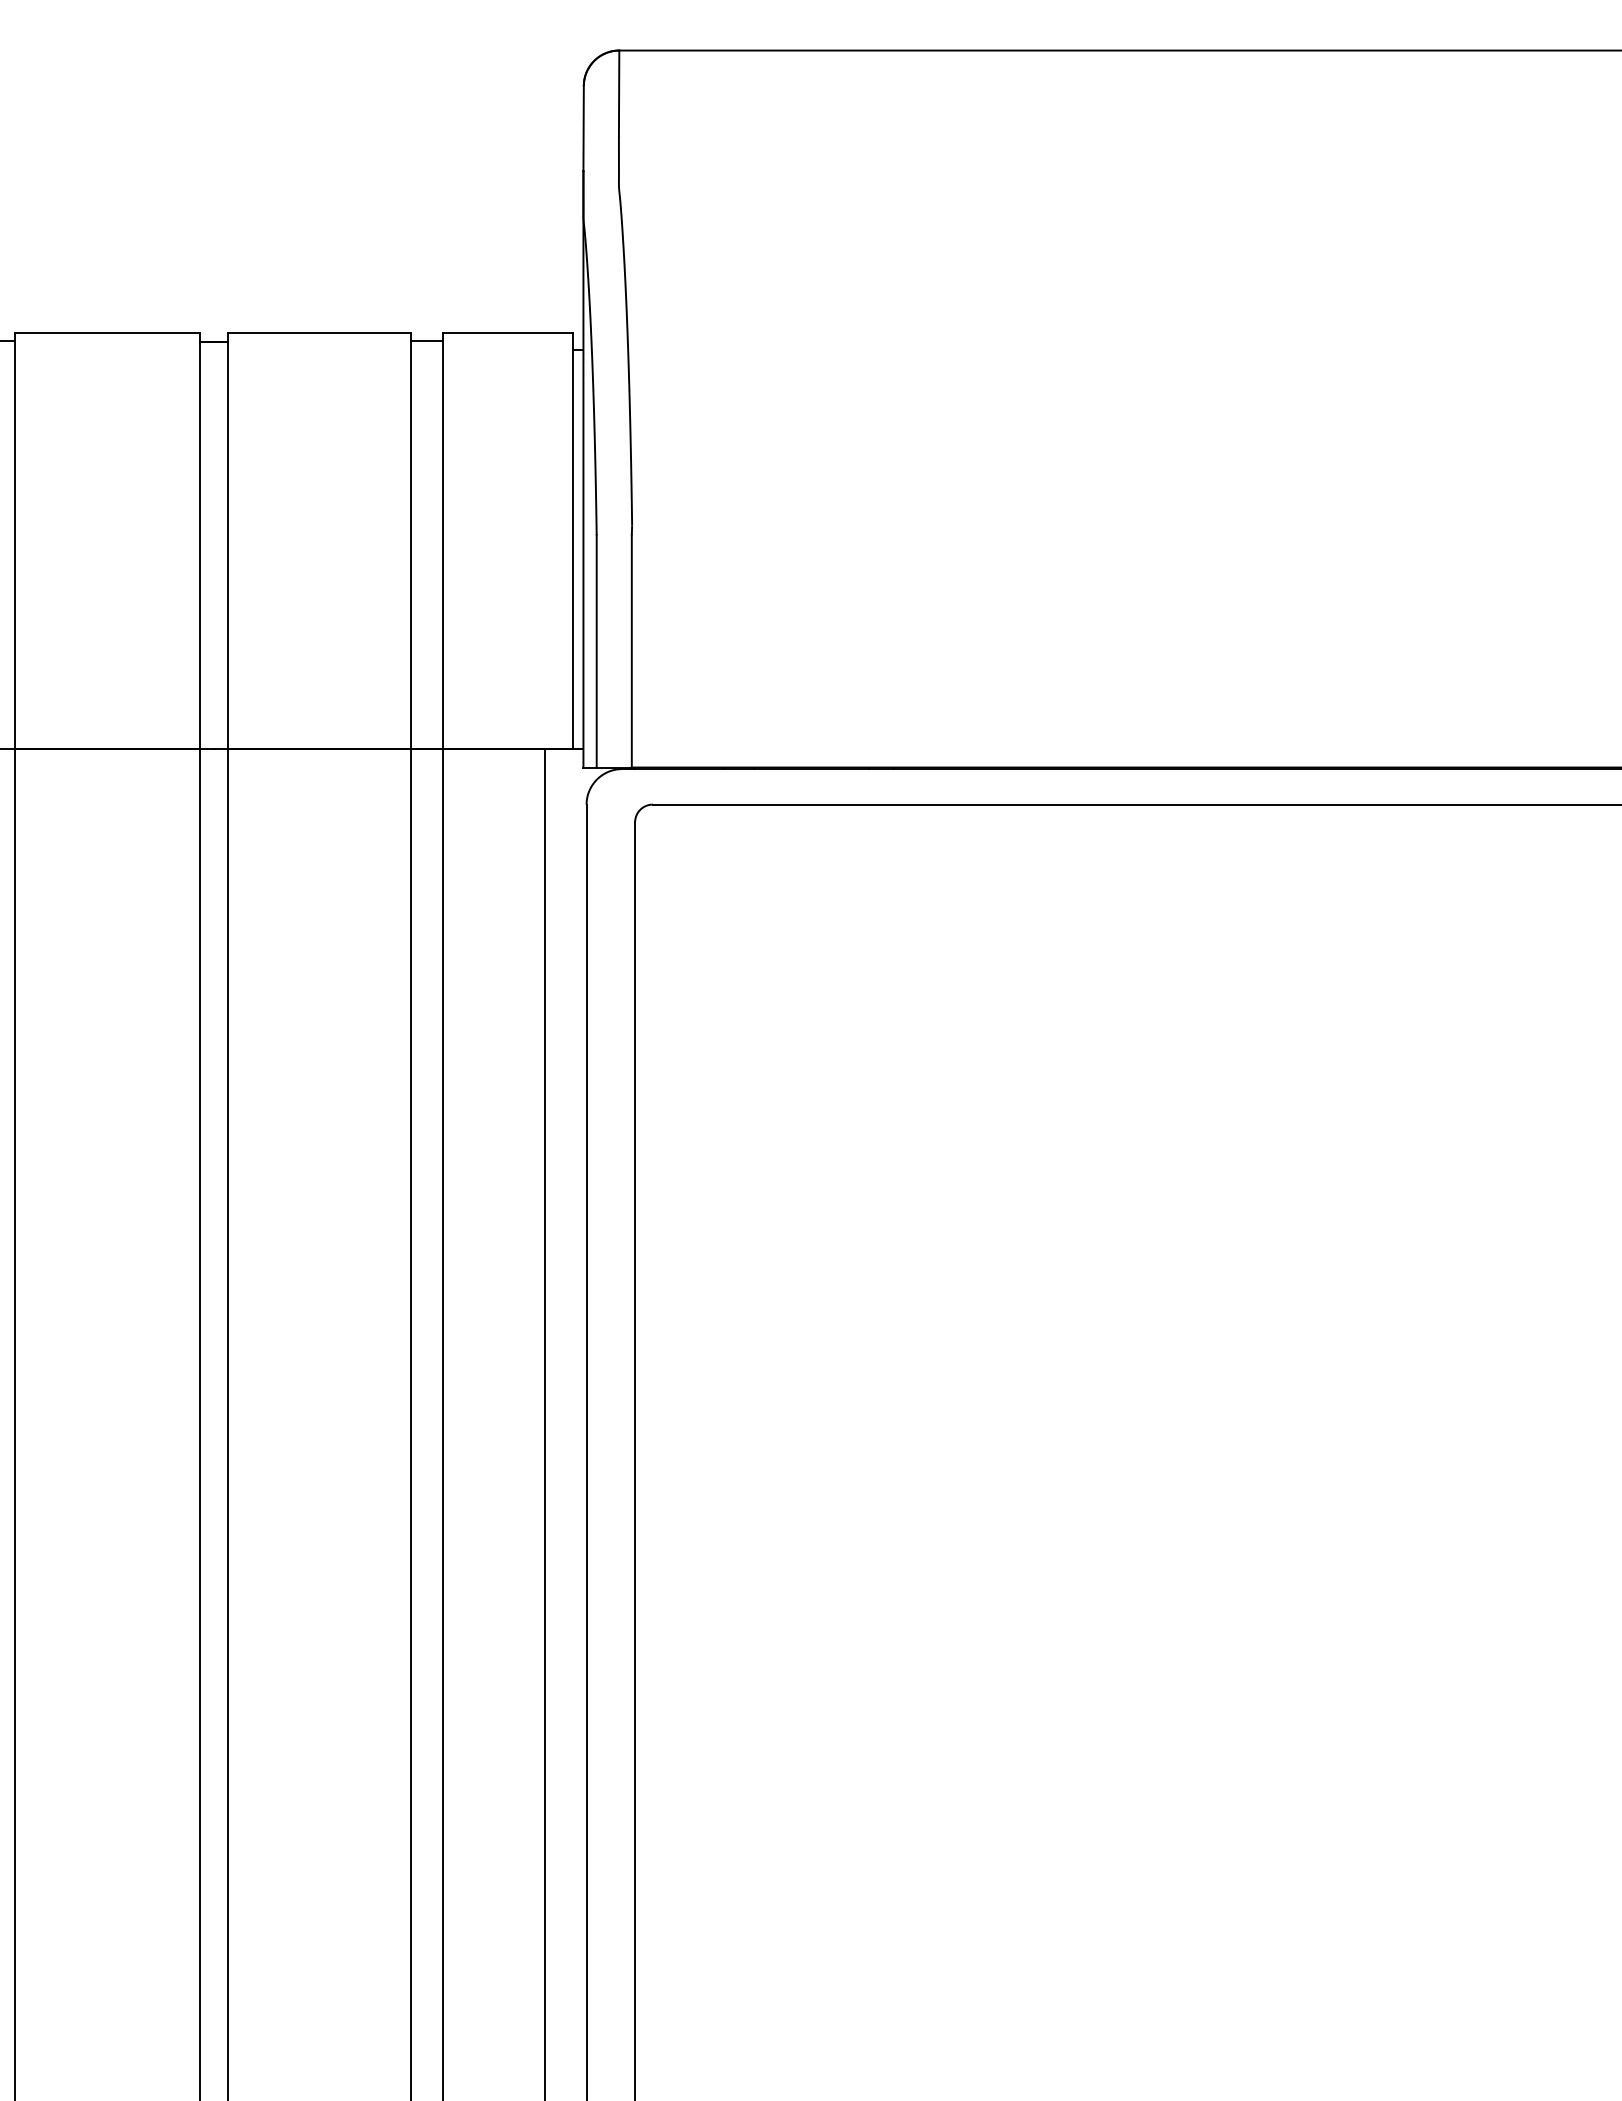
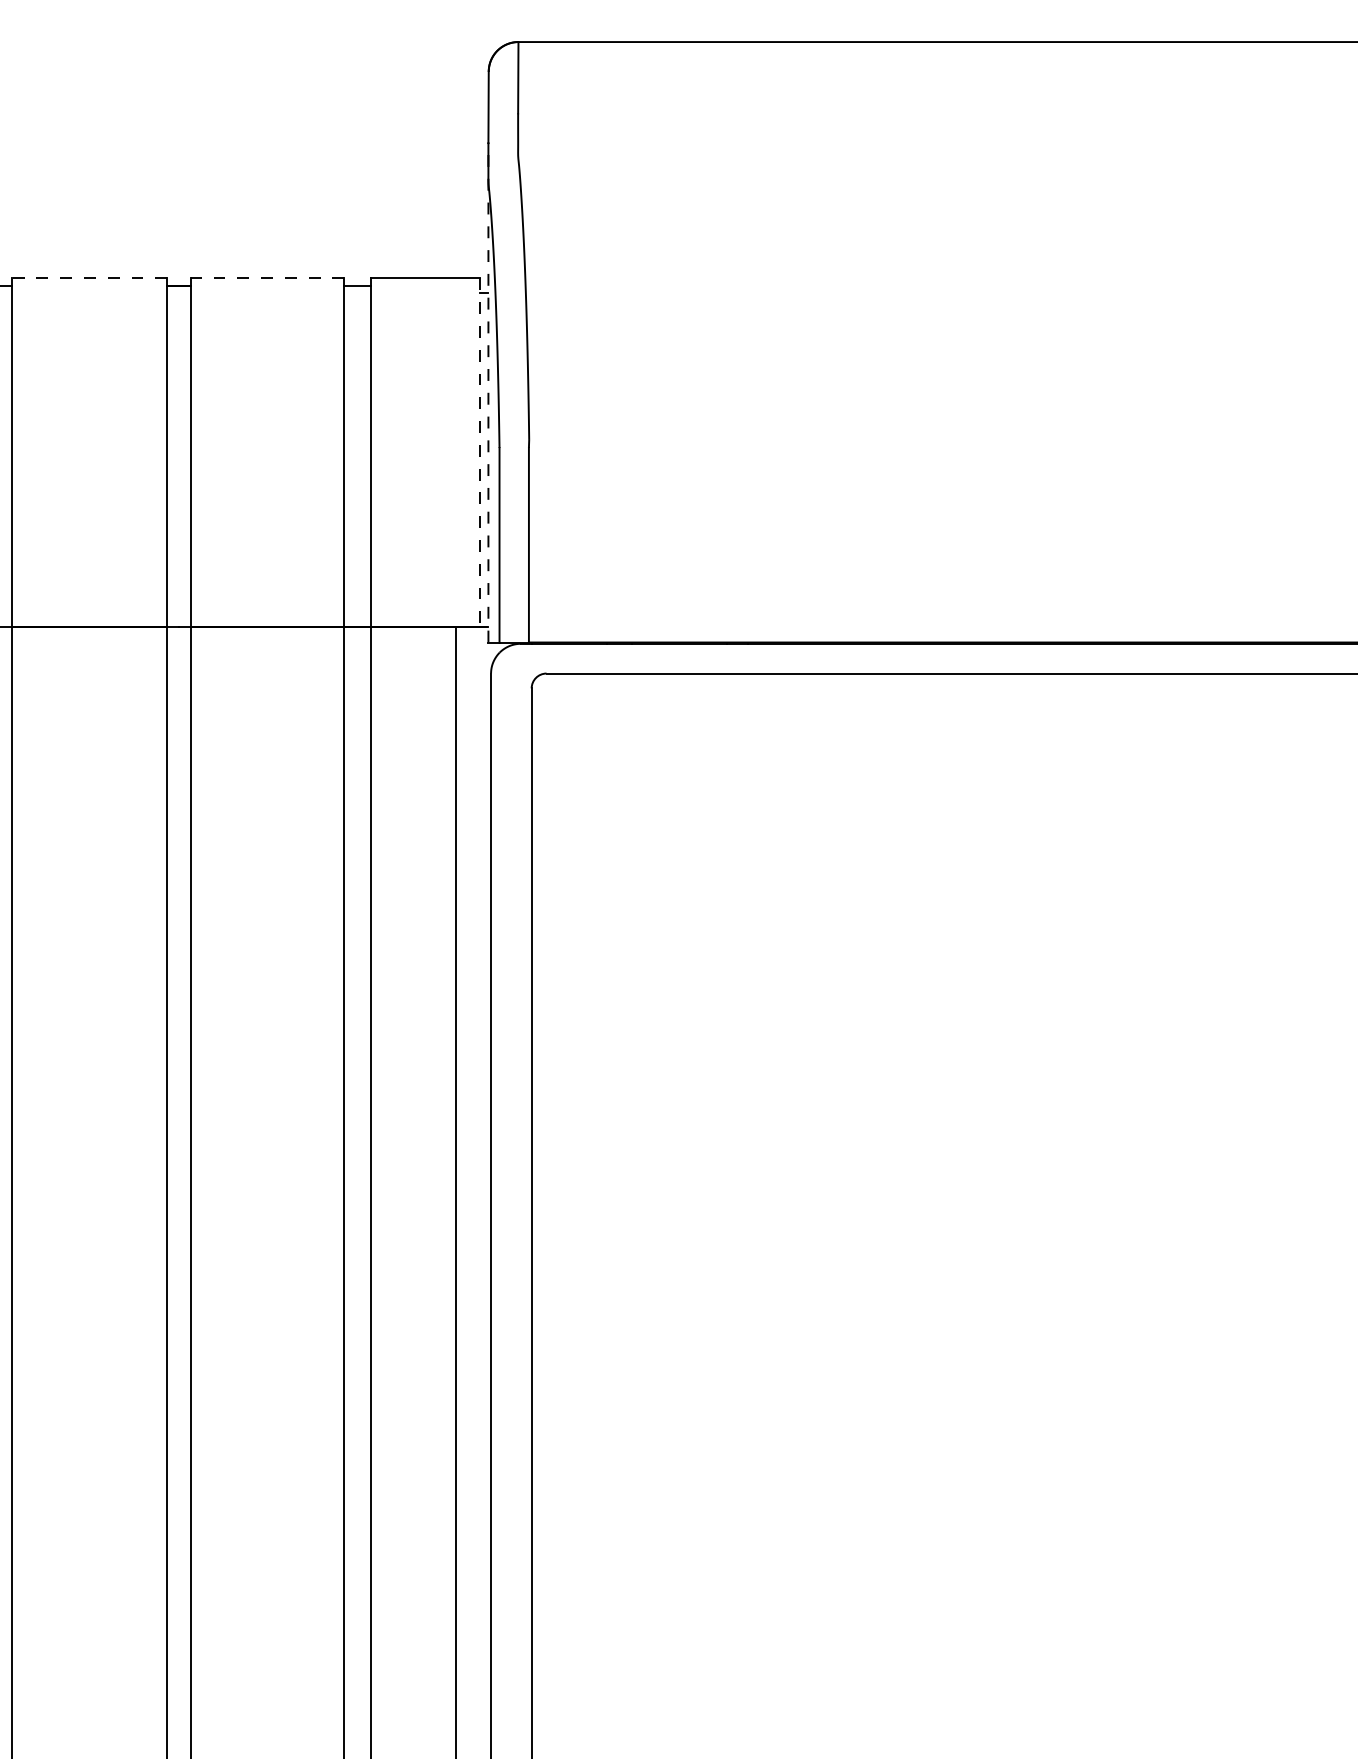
line: (107, 332) -> (89, 278), solid -> dashed
line: (319, 332) -> (267, 278), solid -> dashed
line: (583, 468) -> (488, 392), solid -> dashed
line: (573, 541) -> (480, 453), solid -> dashed

